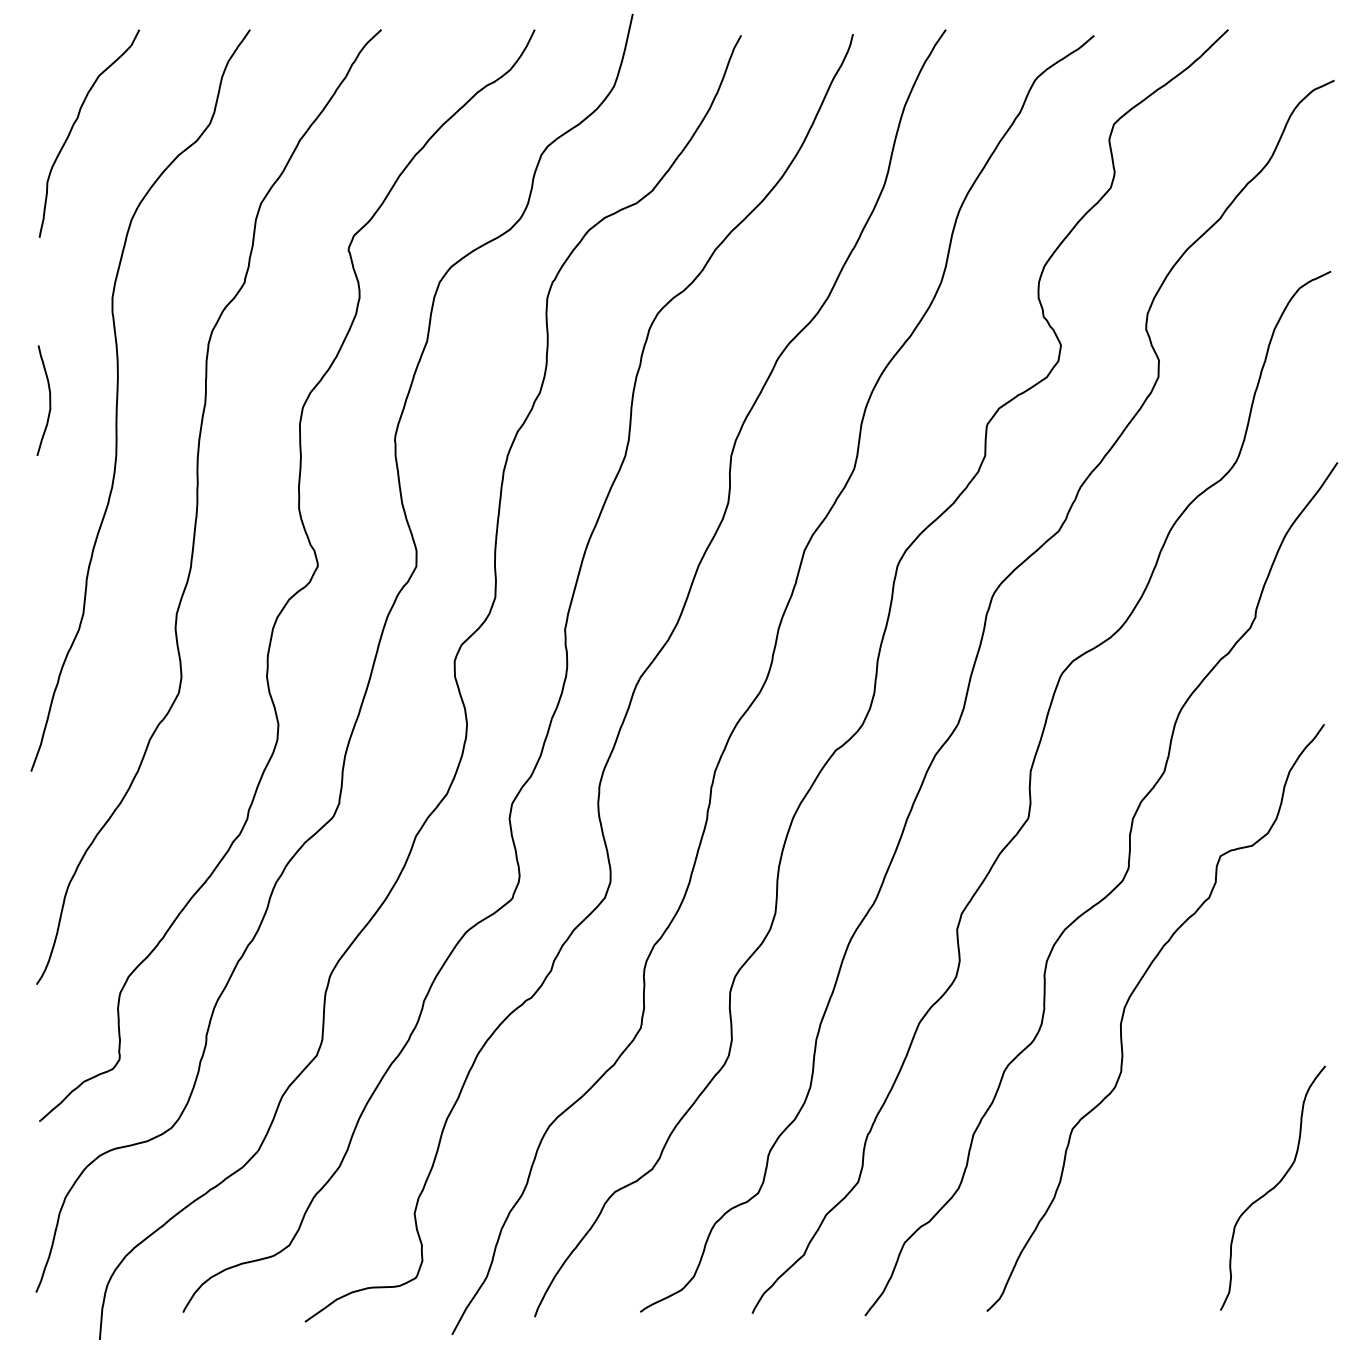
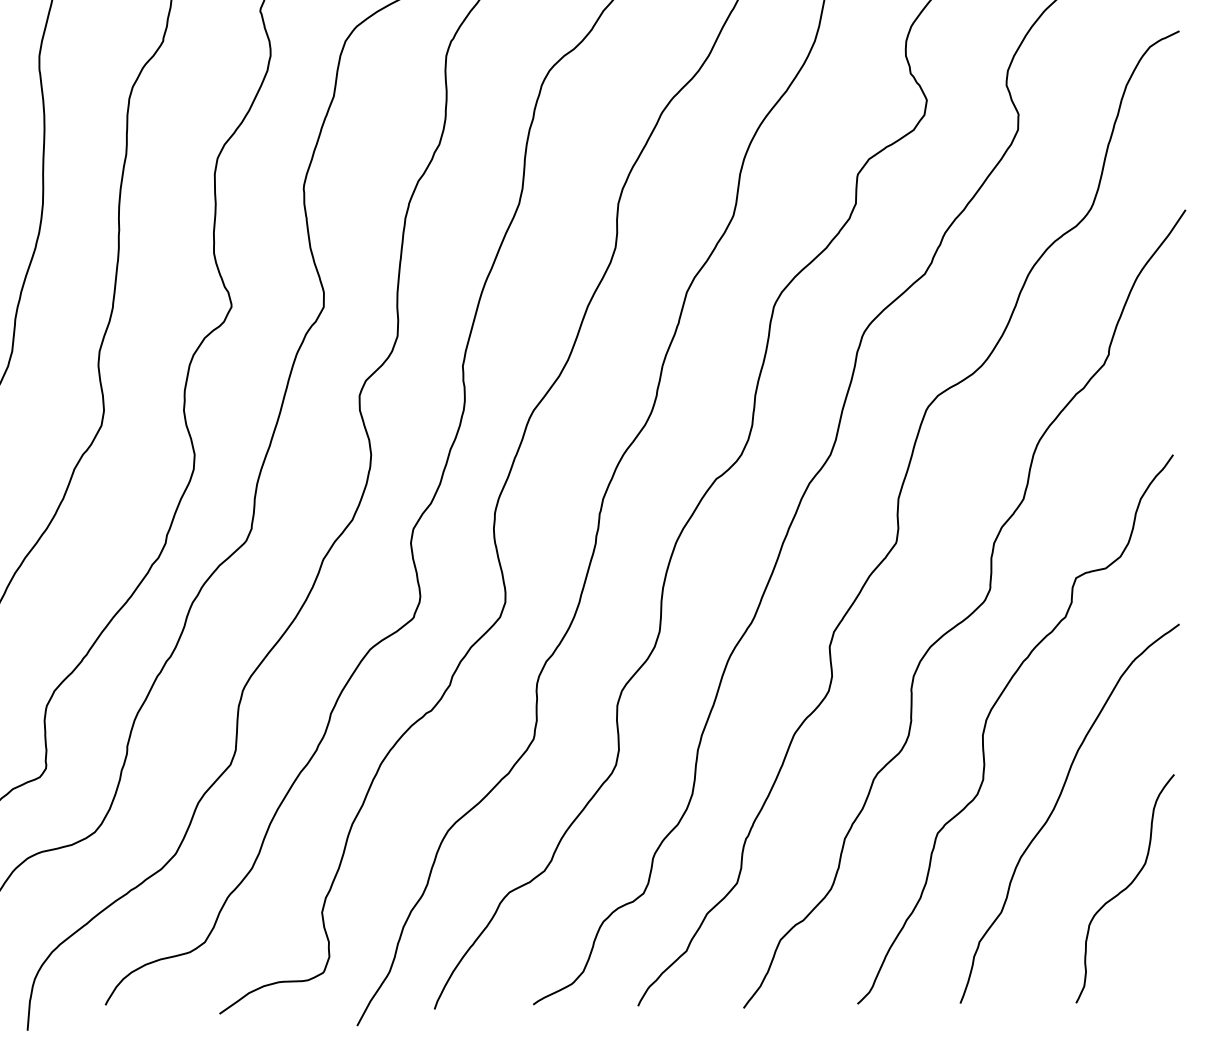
curve: (1199, 1099) -> (1056, 805), added

